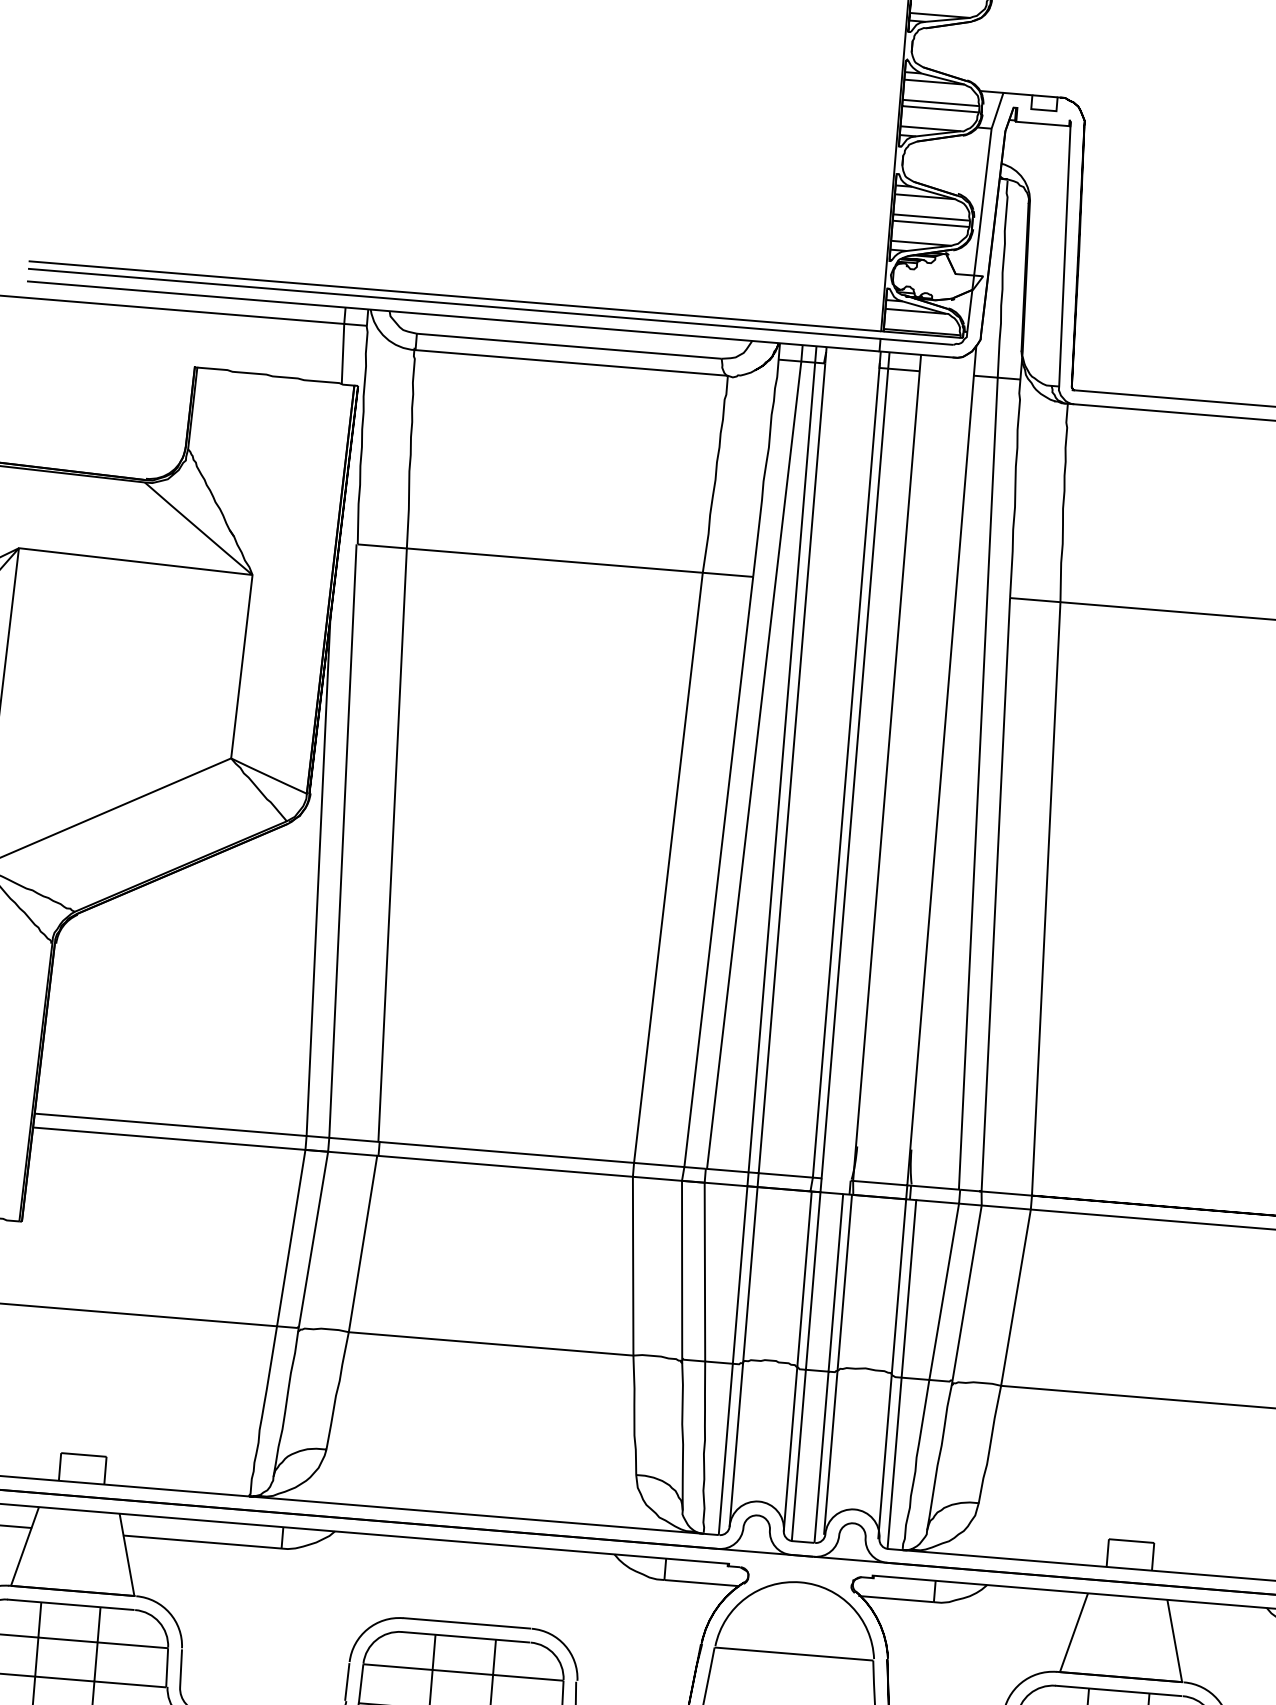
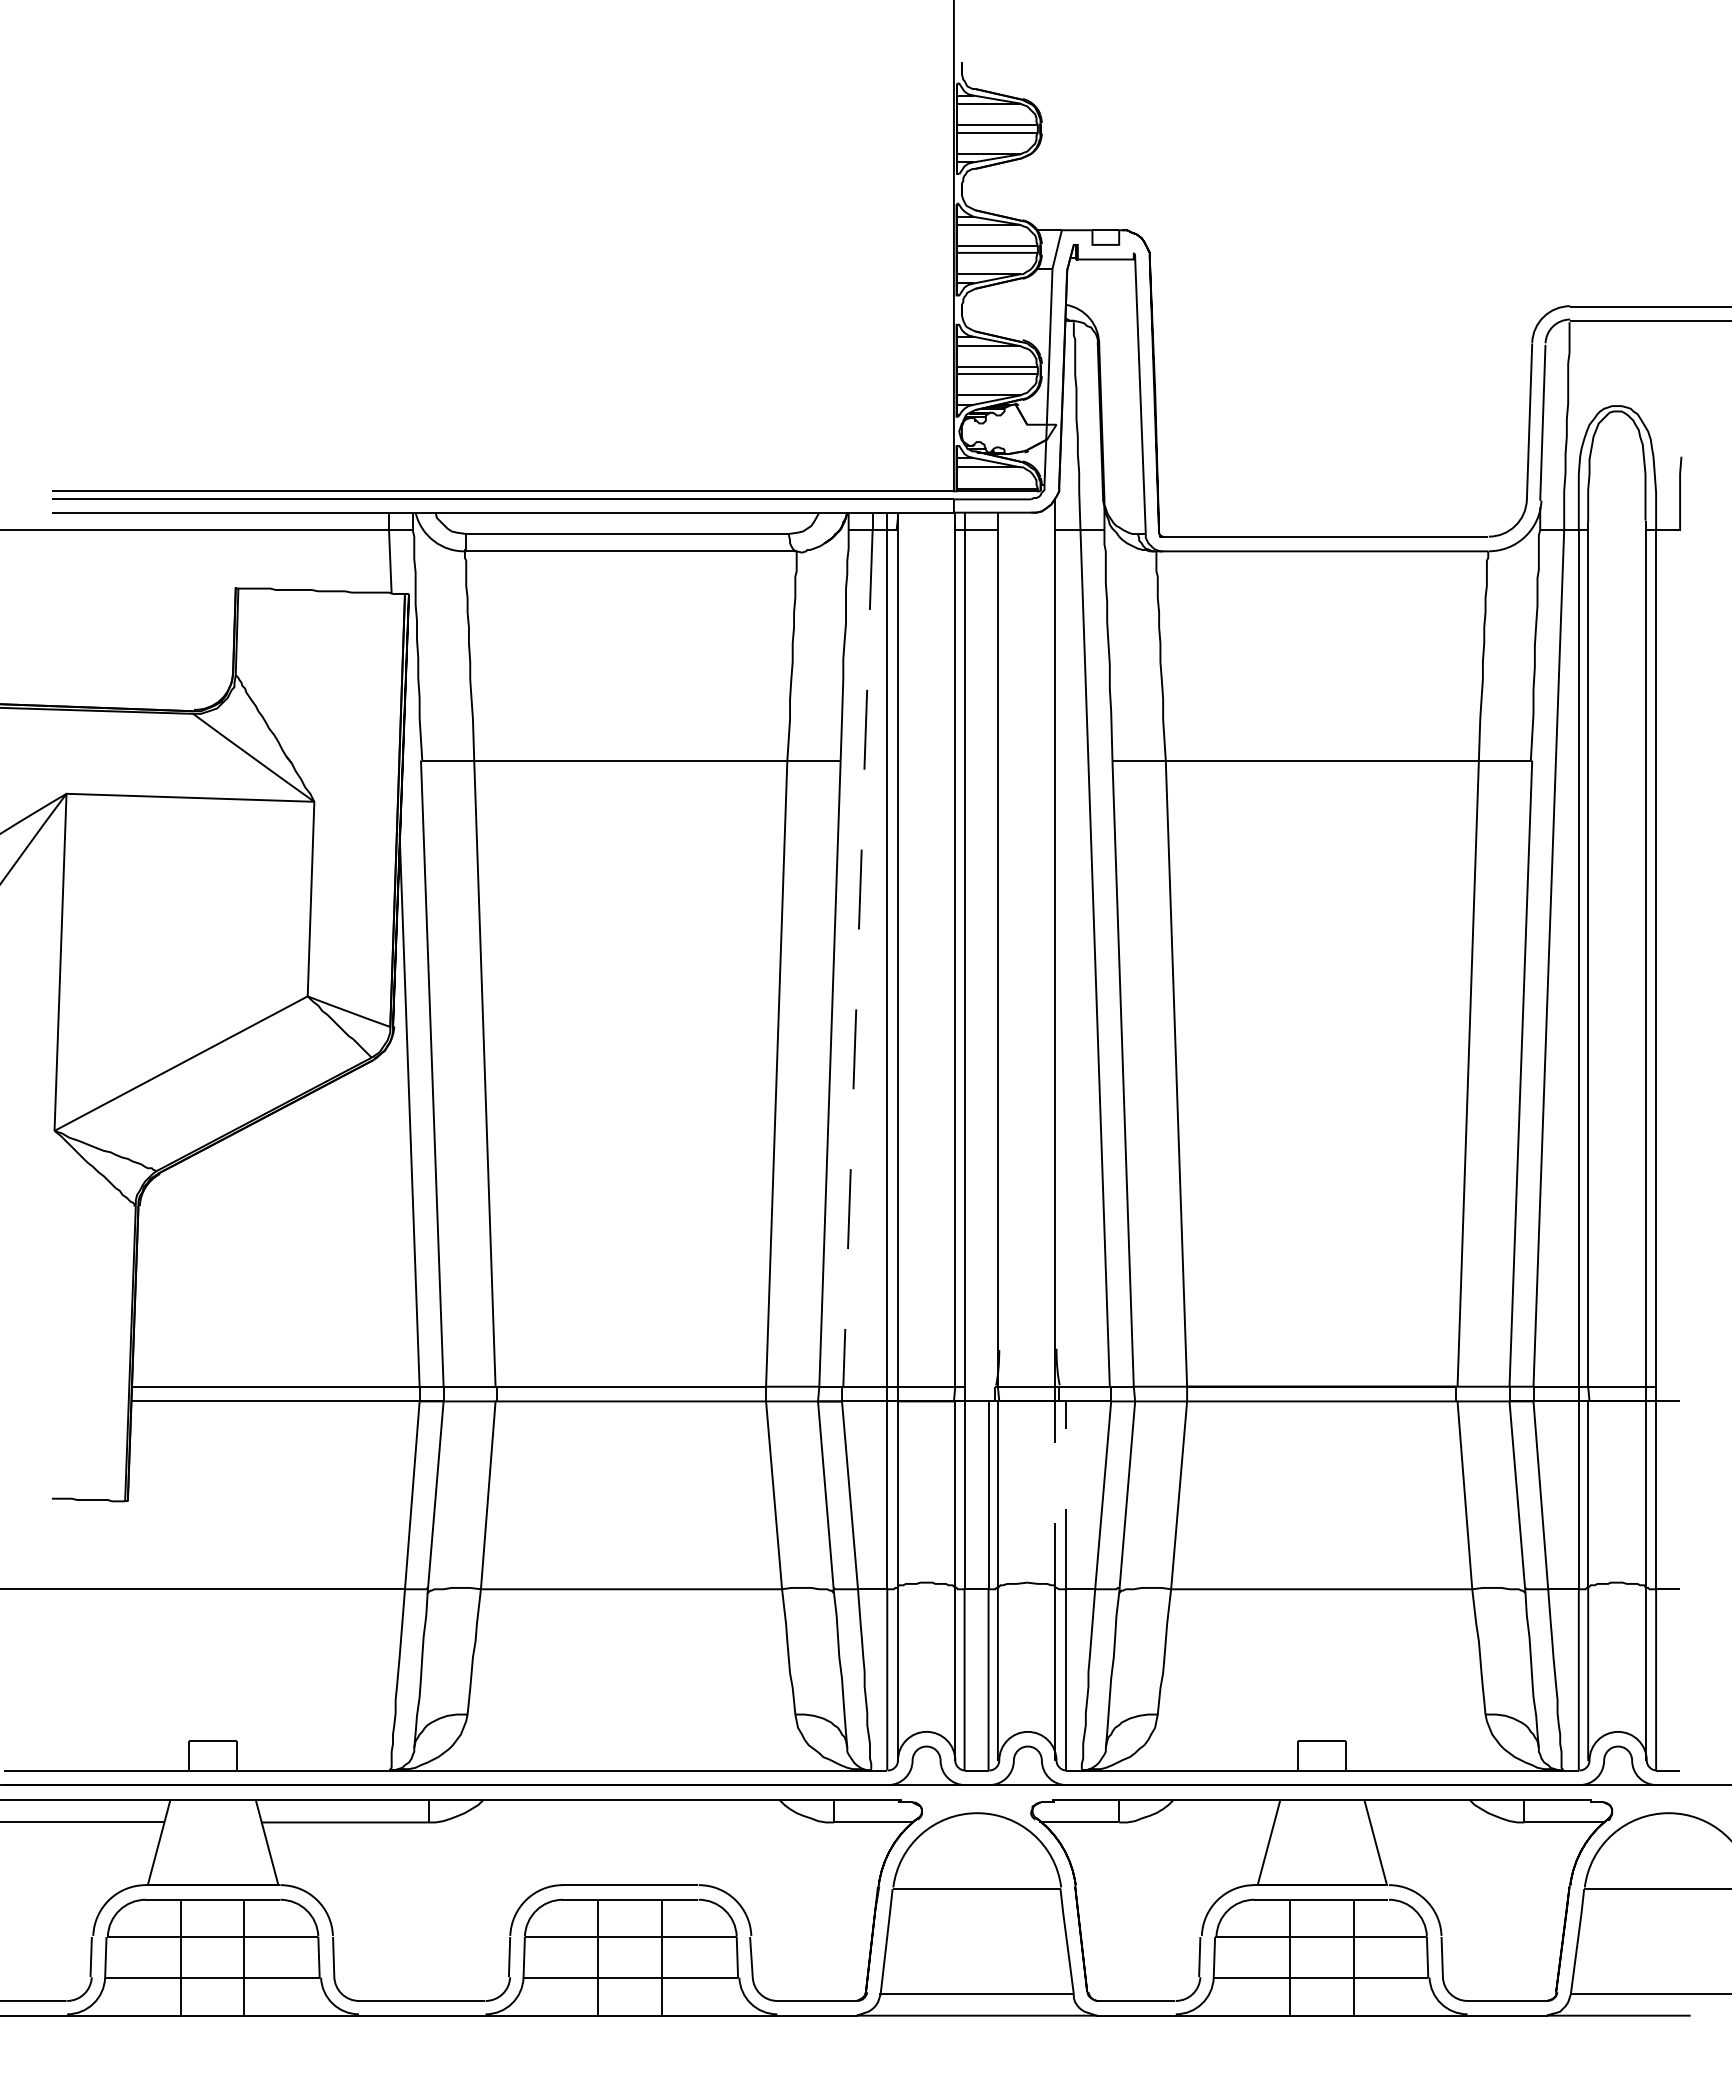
line: (753, 765) -> (857, 958), solid -> dashed
line: (912, 1199) -> (1061, 1401), solid -> dashed

